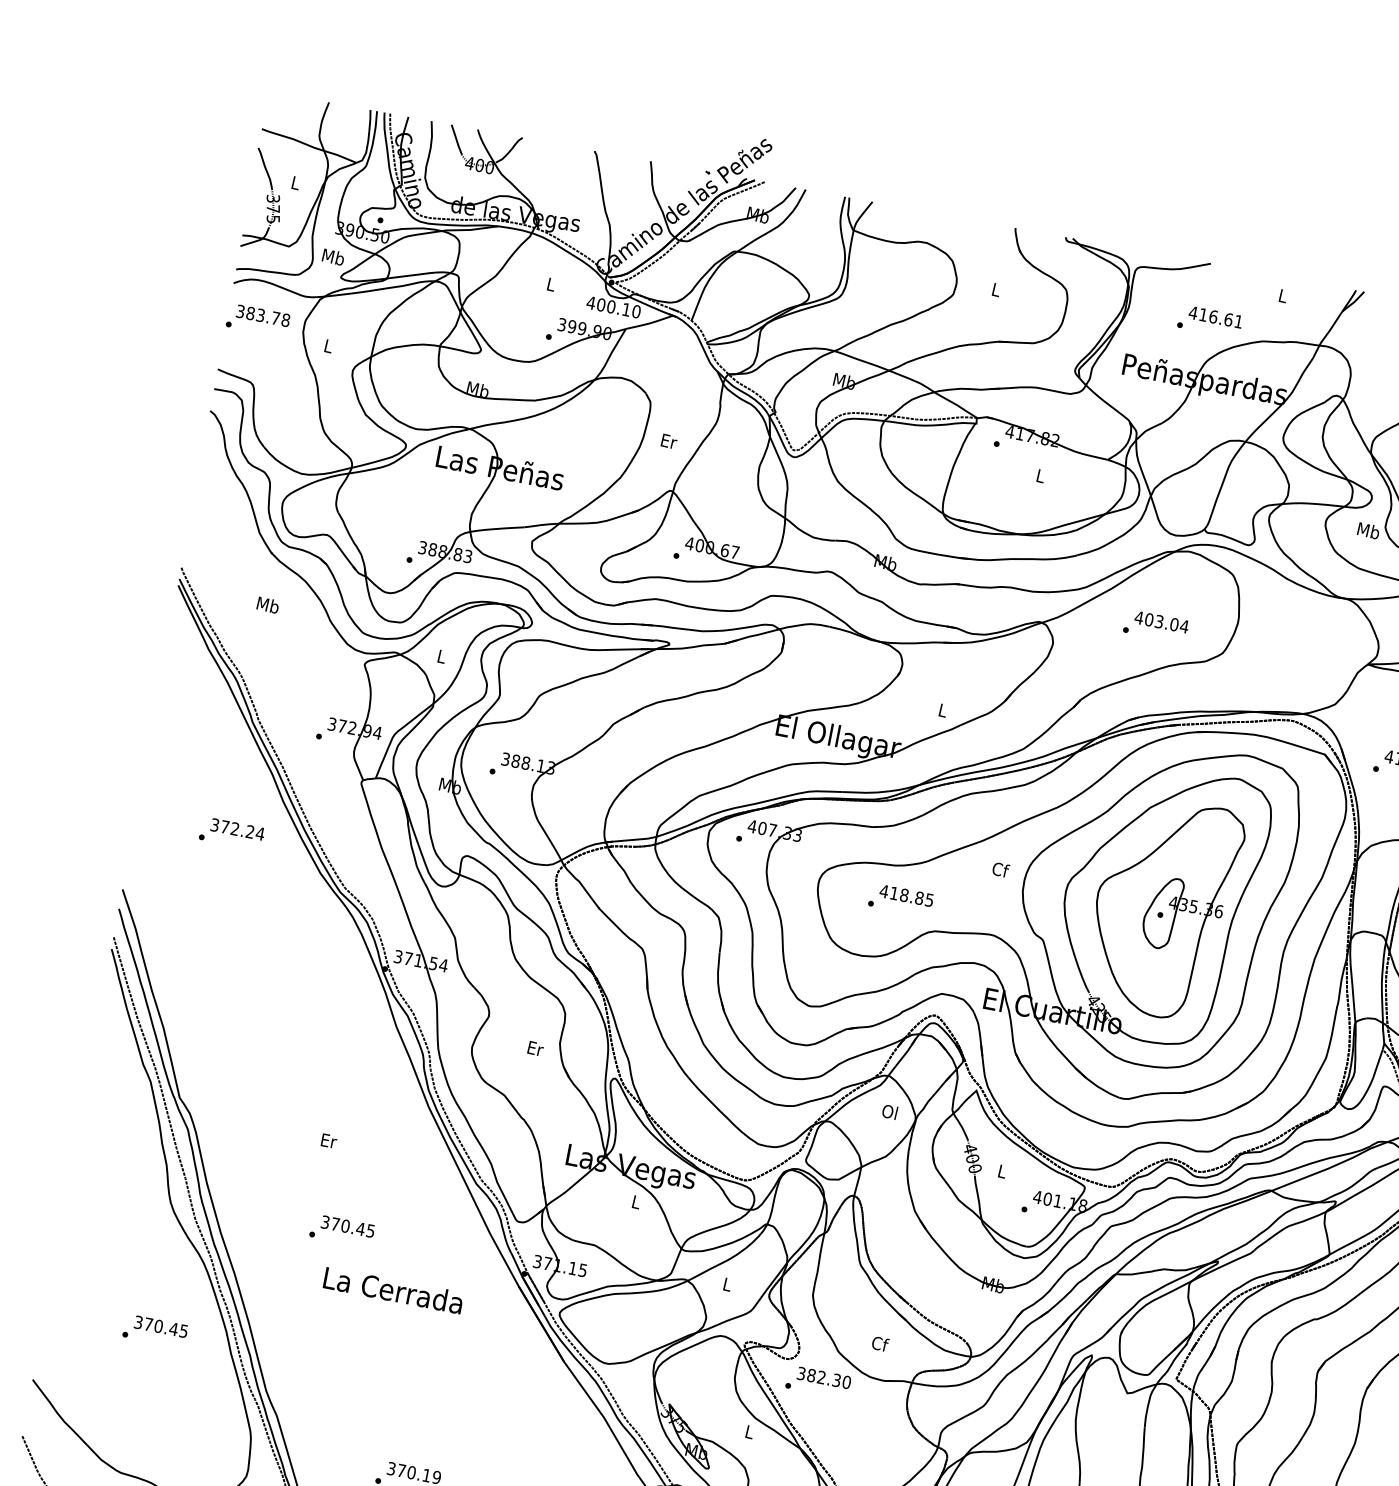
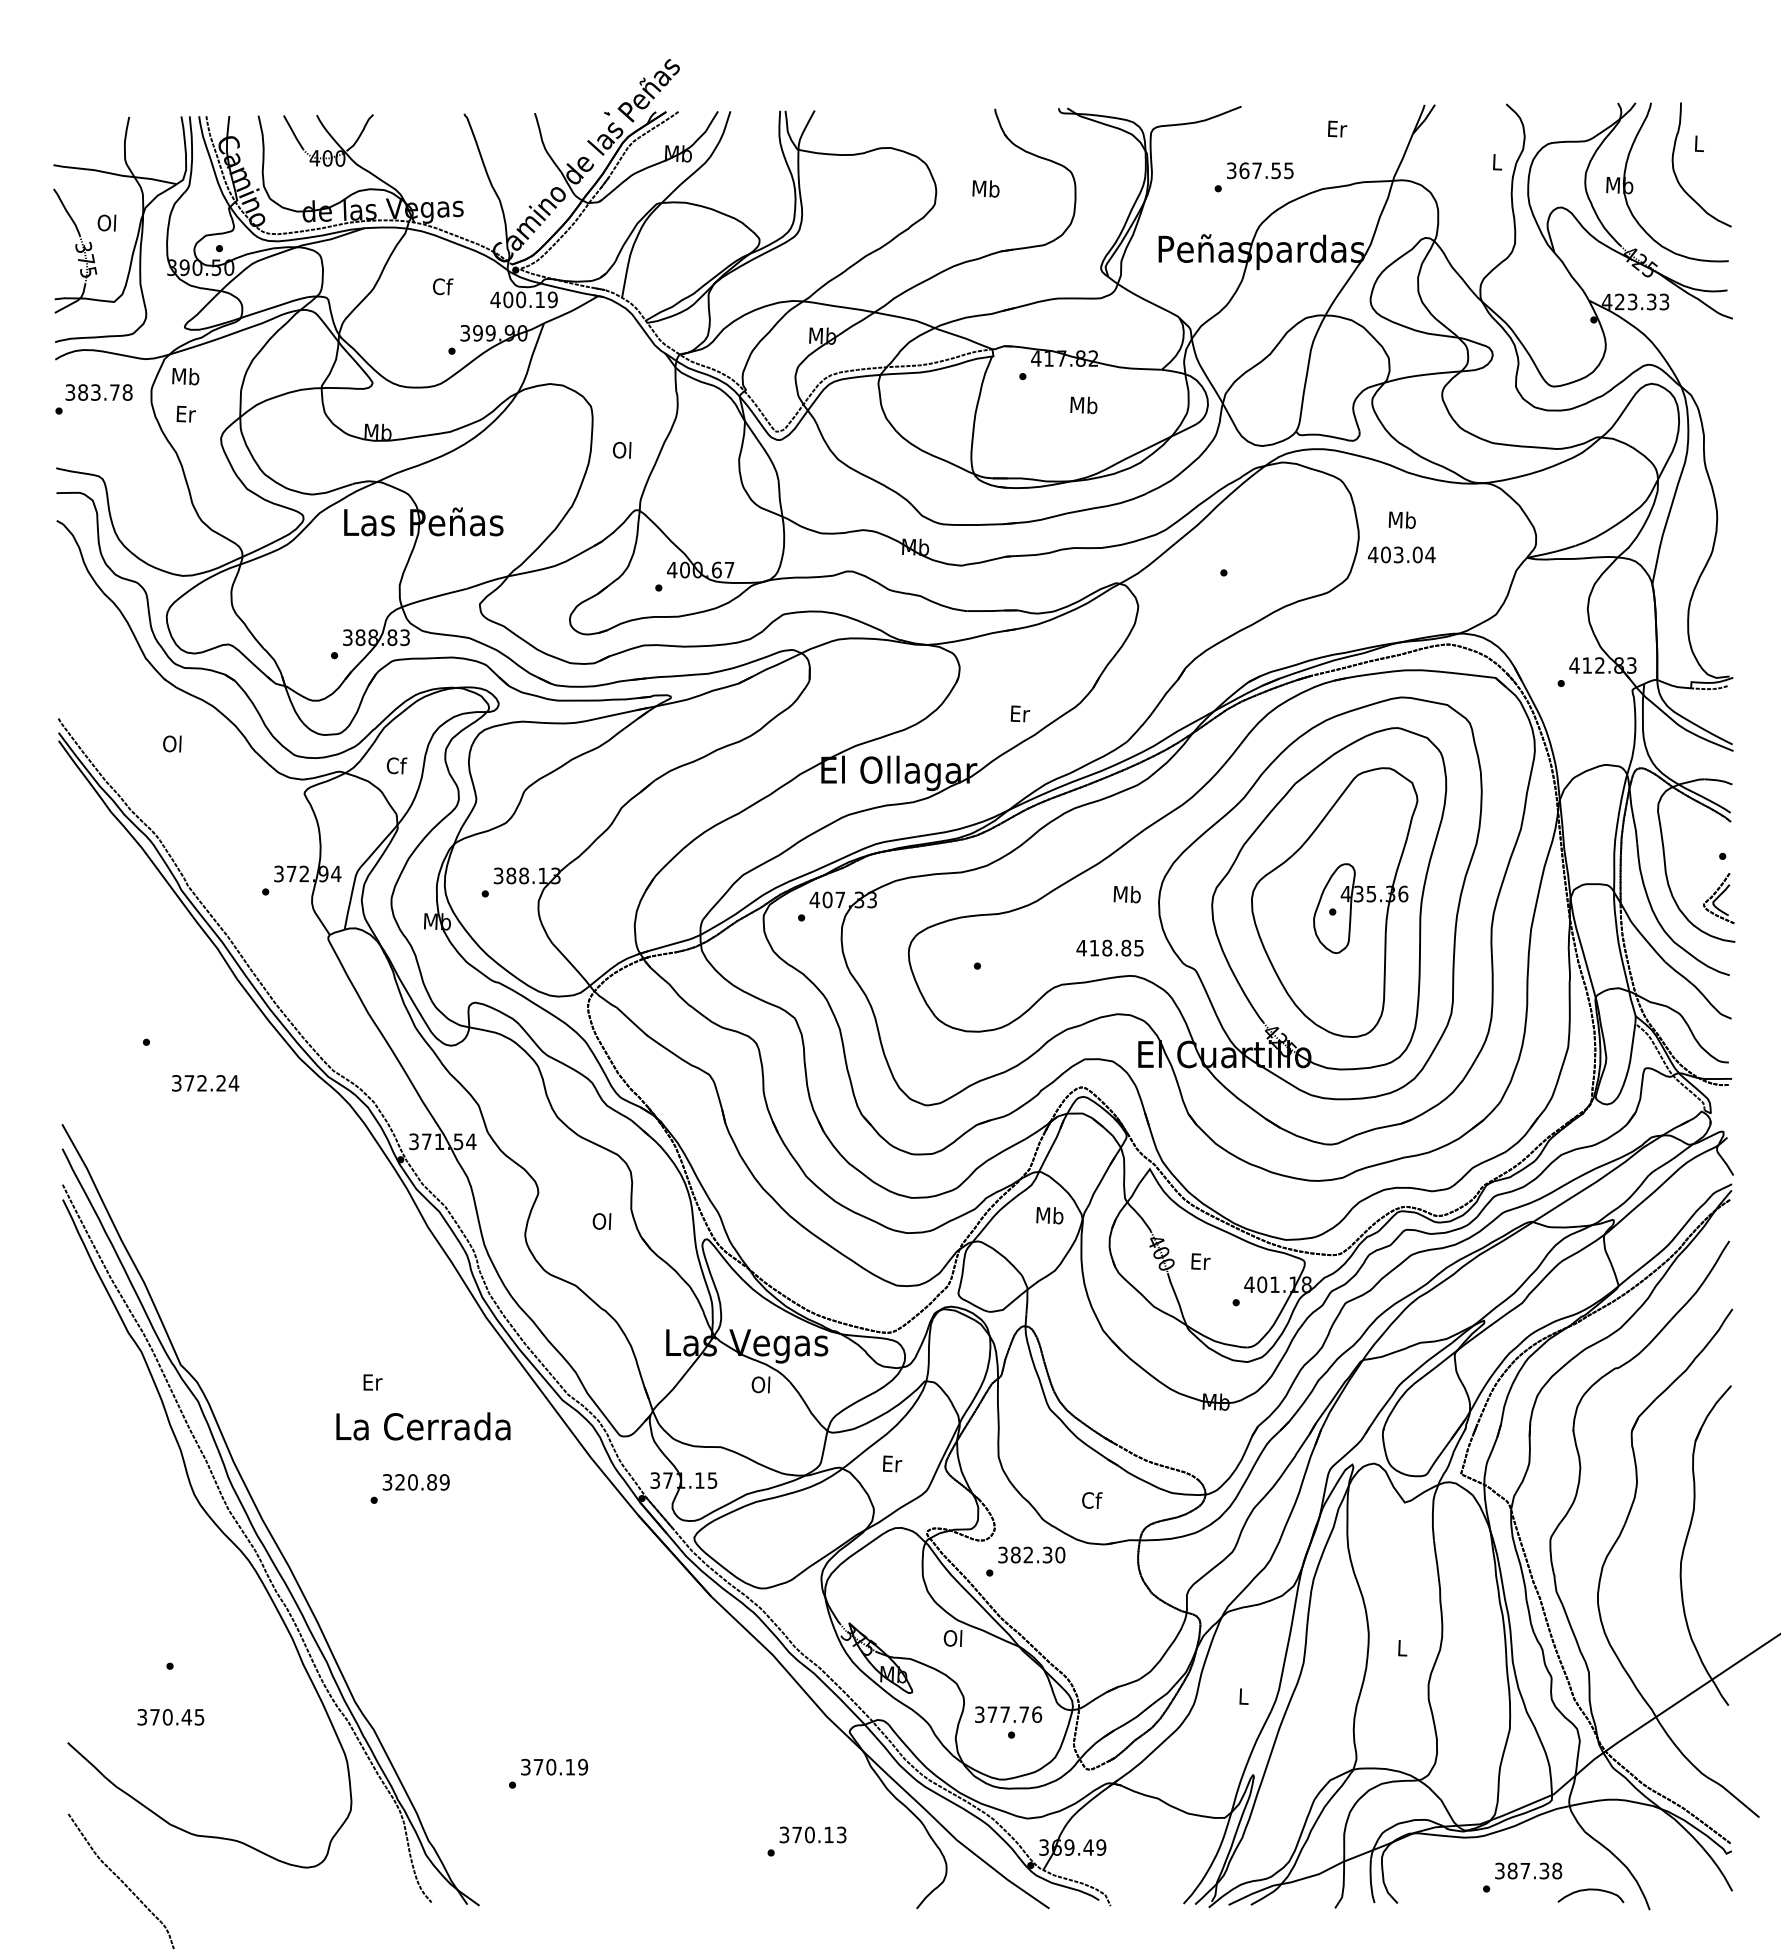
text: (295, 182) -> (106, 222), L -> Ol
text: (333, 257) -> (185, 376), moved
text: (551, 284) -> (443, 286), L -> Cf
text: (995, 289) -> (985, 188), L -> Mb
text: (1283, 295) -> (1337, 128), L -> Er
text: (636, 311) -> (552, 299), 400.10 -> 400.19
text: (1215, 317) -> (1259, 170), 416.61 -> 367.55
text: (328, 345) -> (185, 413), L -> Er
text: (668, 440) -> (622, 449), Er -> Ol
text: (1040, 476) -> (1083, 405), L -> Mb
text: (1368, 530) -> (1401, 519), moved
text: (267, 604) -> (172, 743), Mb -> Ol
text: (1161, 621) -> (1401, 554), moved
text: (441, 656) -> (396, 765), L -> Cf
text: (943, 710) -> (1020, 713), L -> Er
text: (237, 829) -> (205, 1083), moved
text: (999, 869) -> (1126, 894), Cf -> Mb
text: (906, 895) -> (1109, 947), moved
text: (535, 1048) -> (602, 1221), Er -> Ol
text: (889, 1112) -> (1049, 1215), Ol -> Mb
text: (1002, 1171) -> (1200, 1261), L -> Er
text: (635, 1201) -> (760, 1384), L -> Ol
text: (353, 1227) -> (422, 1482), 370.45 -> 320.89
text: (727, 1284) -> (892, 1463), L -> Er
text: (393, 1290) -> (423, 1426), moved
text: (160, 1326) -> (170, 1717), moved
text: (748, 1431) -> (952, 1638), L -> Ol

